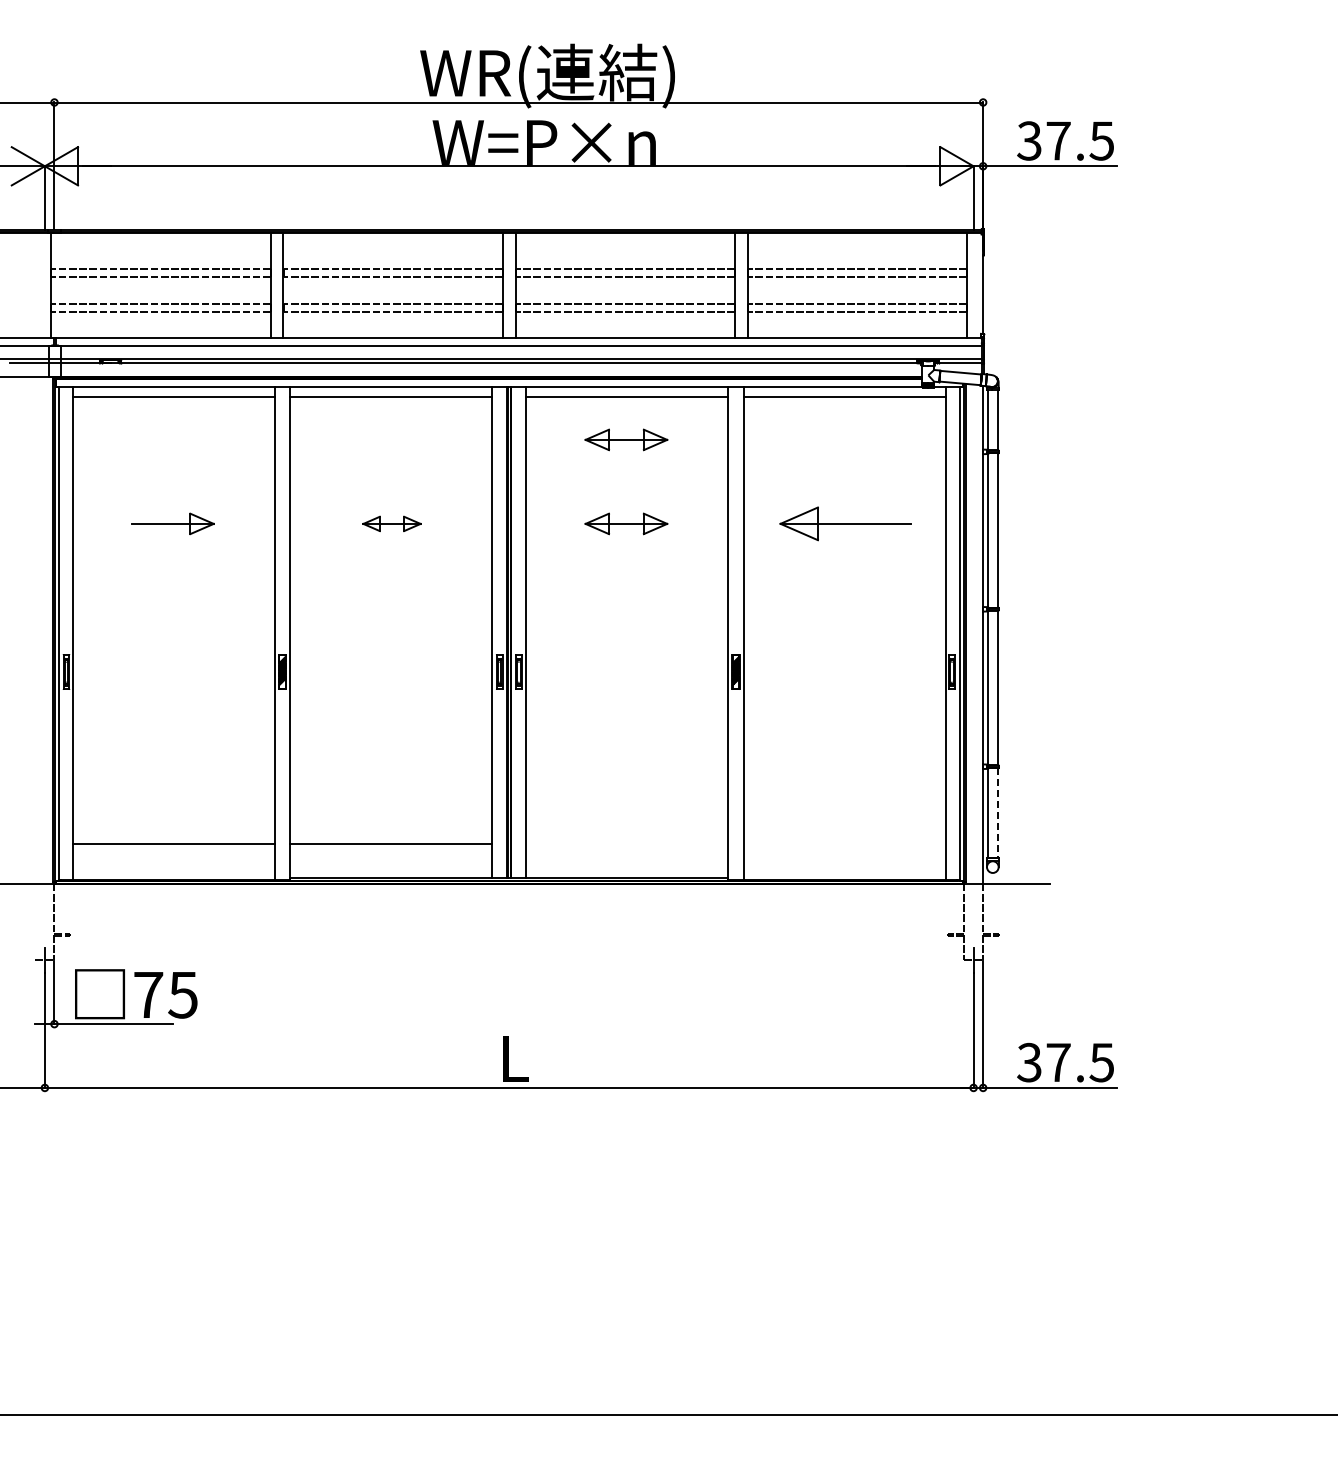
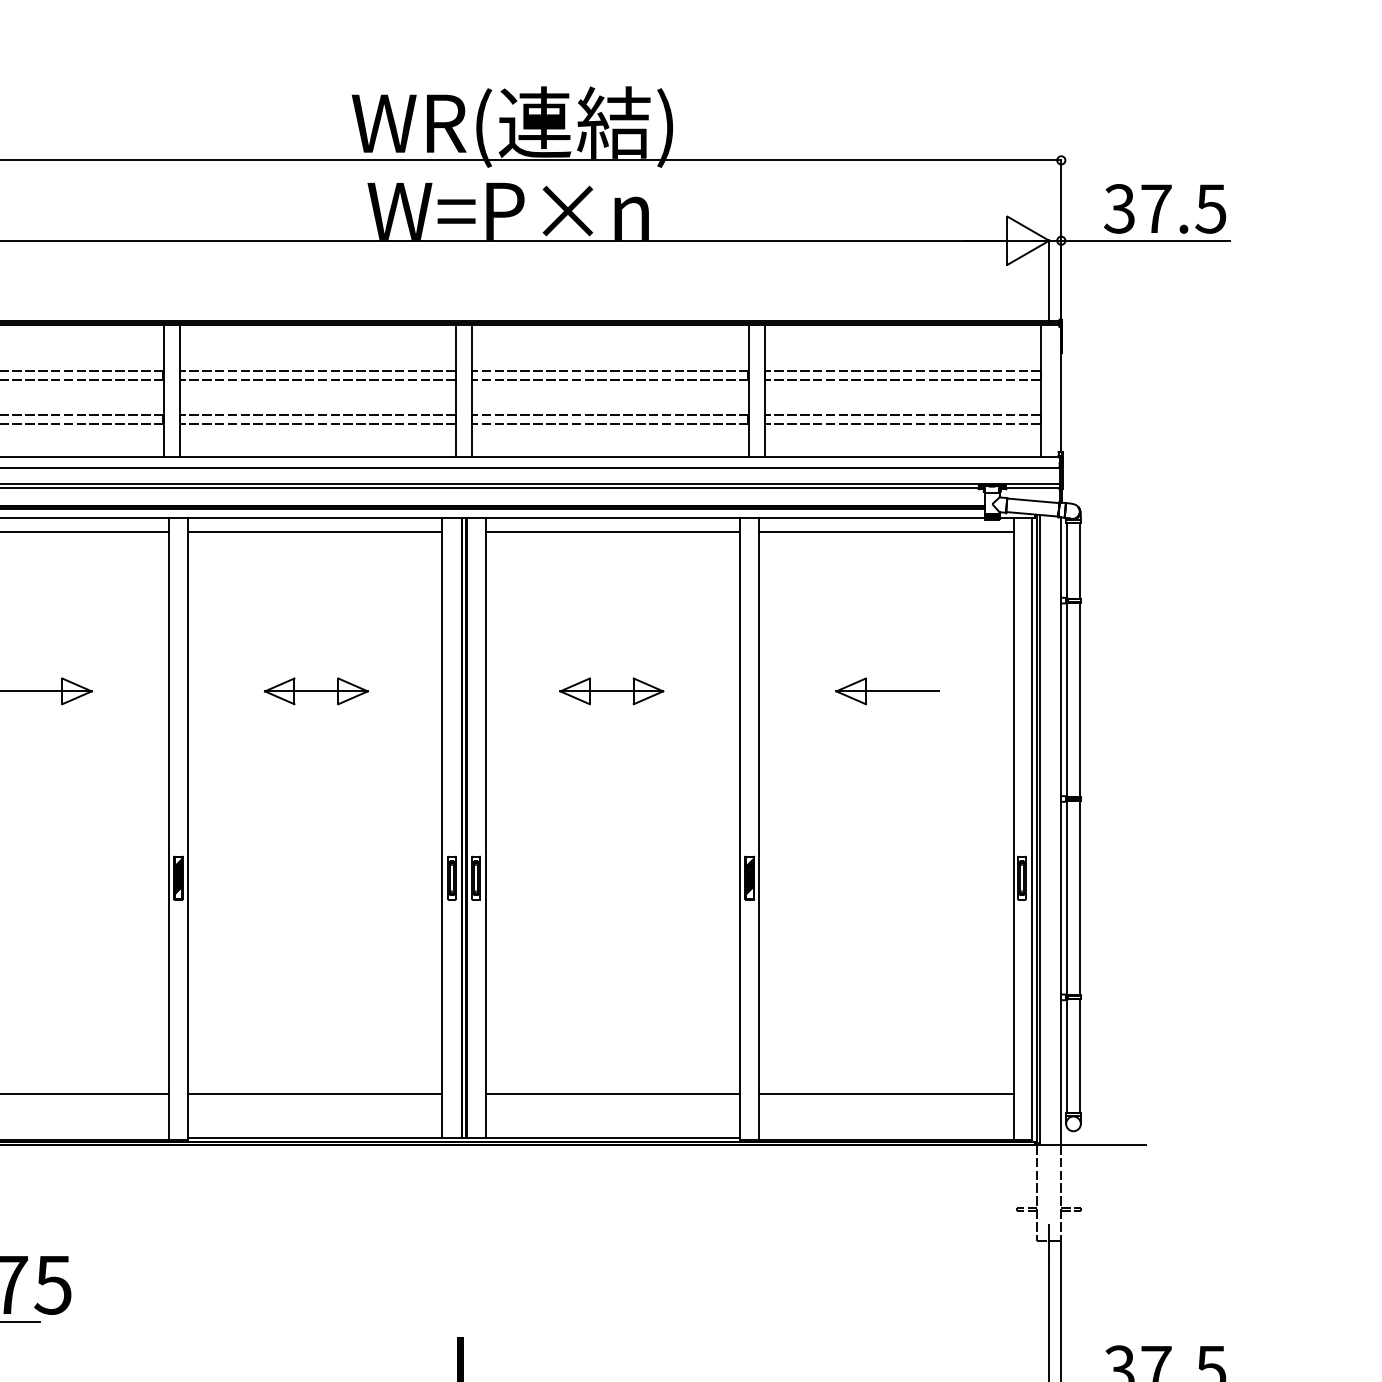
part: (626, 439) -> (611, 585), removed
part: (391, 523) -> (315, 690), size x1.43
part: (844, 523) -> (886, 690), size x0.62
line: (998, 813) -> (1080, 1056), dashed -> solid
line: (627, 843) -> (613, 1094), added
line: (844, 843) -> (886, 1094), added

